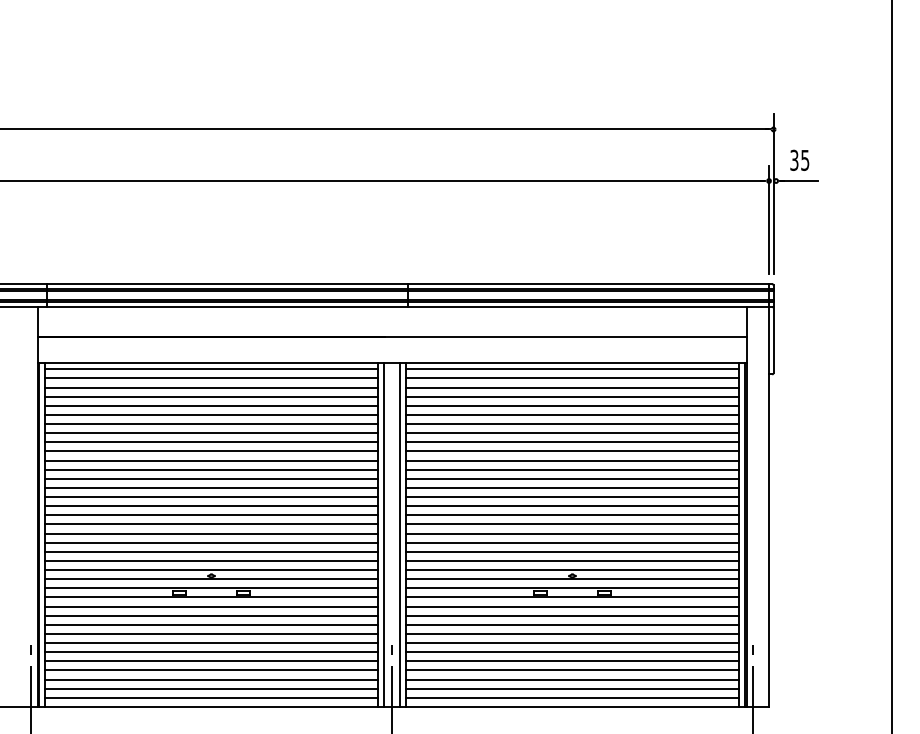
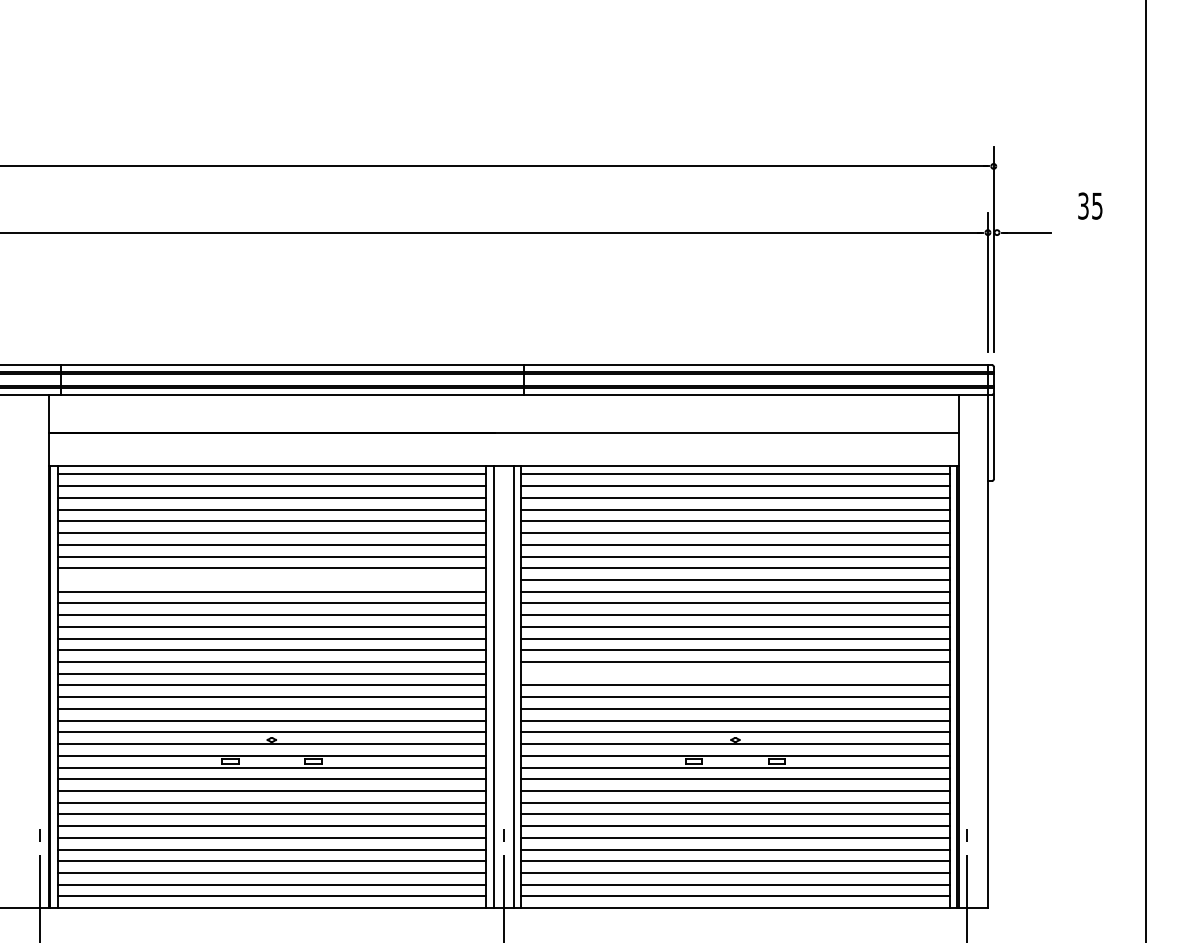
text: (799, 159) -> (1089, 204), moved
line: (211, 451) -> (271, 580), removed
line: (572, 524) -> (735, 673), removed

